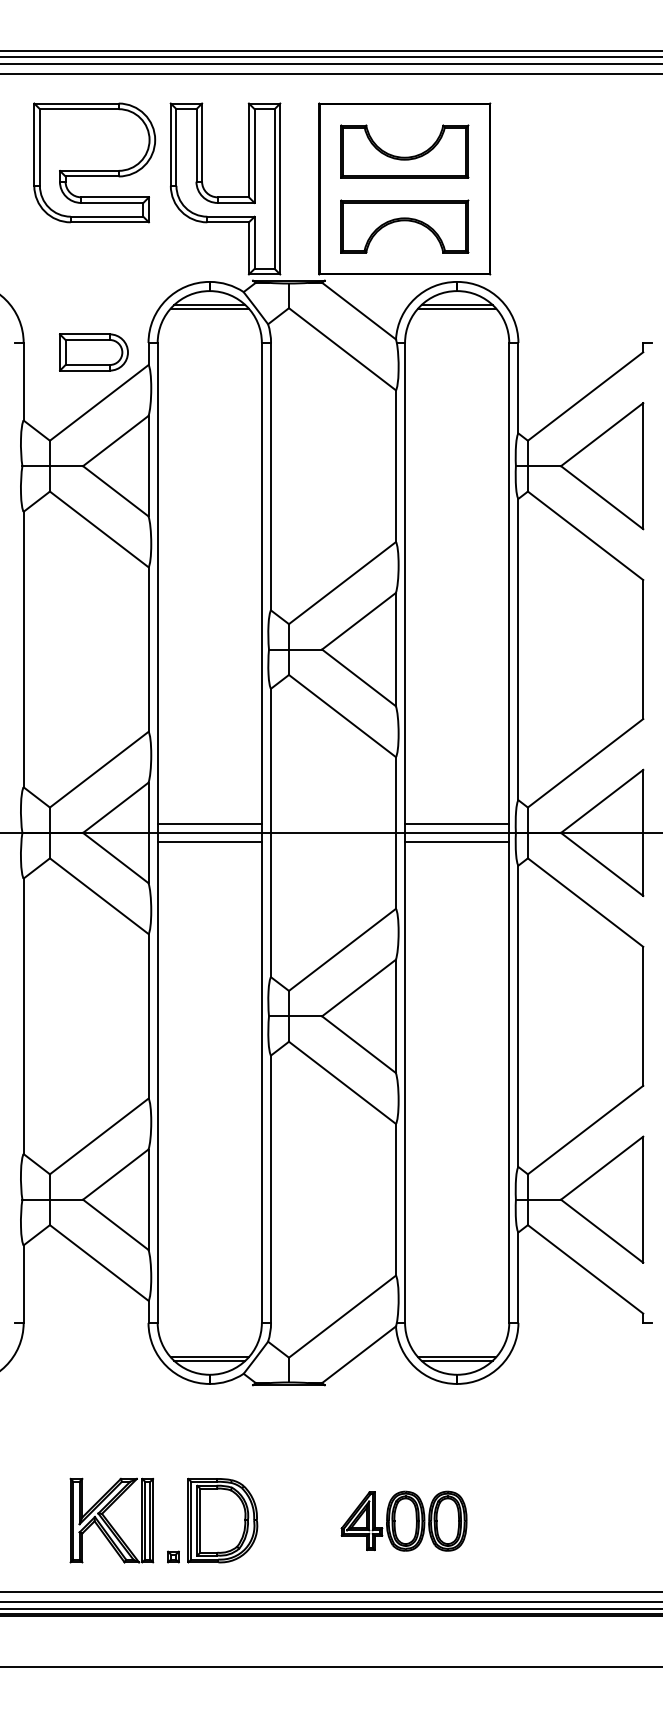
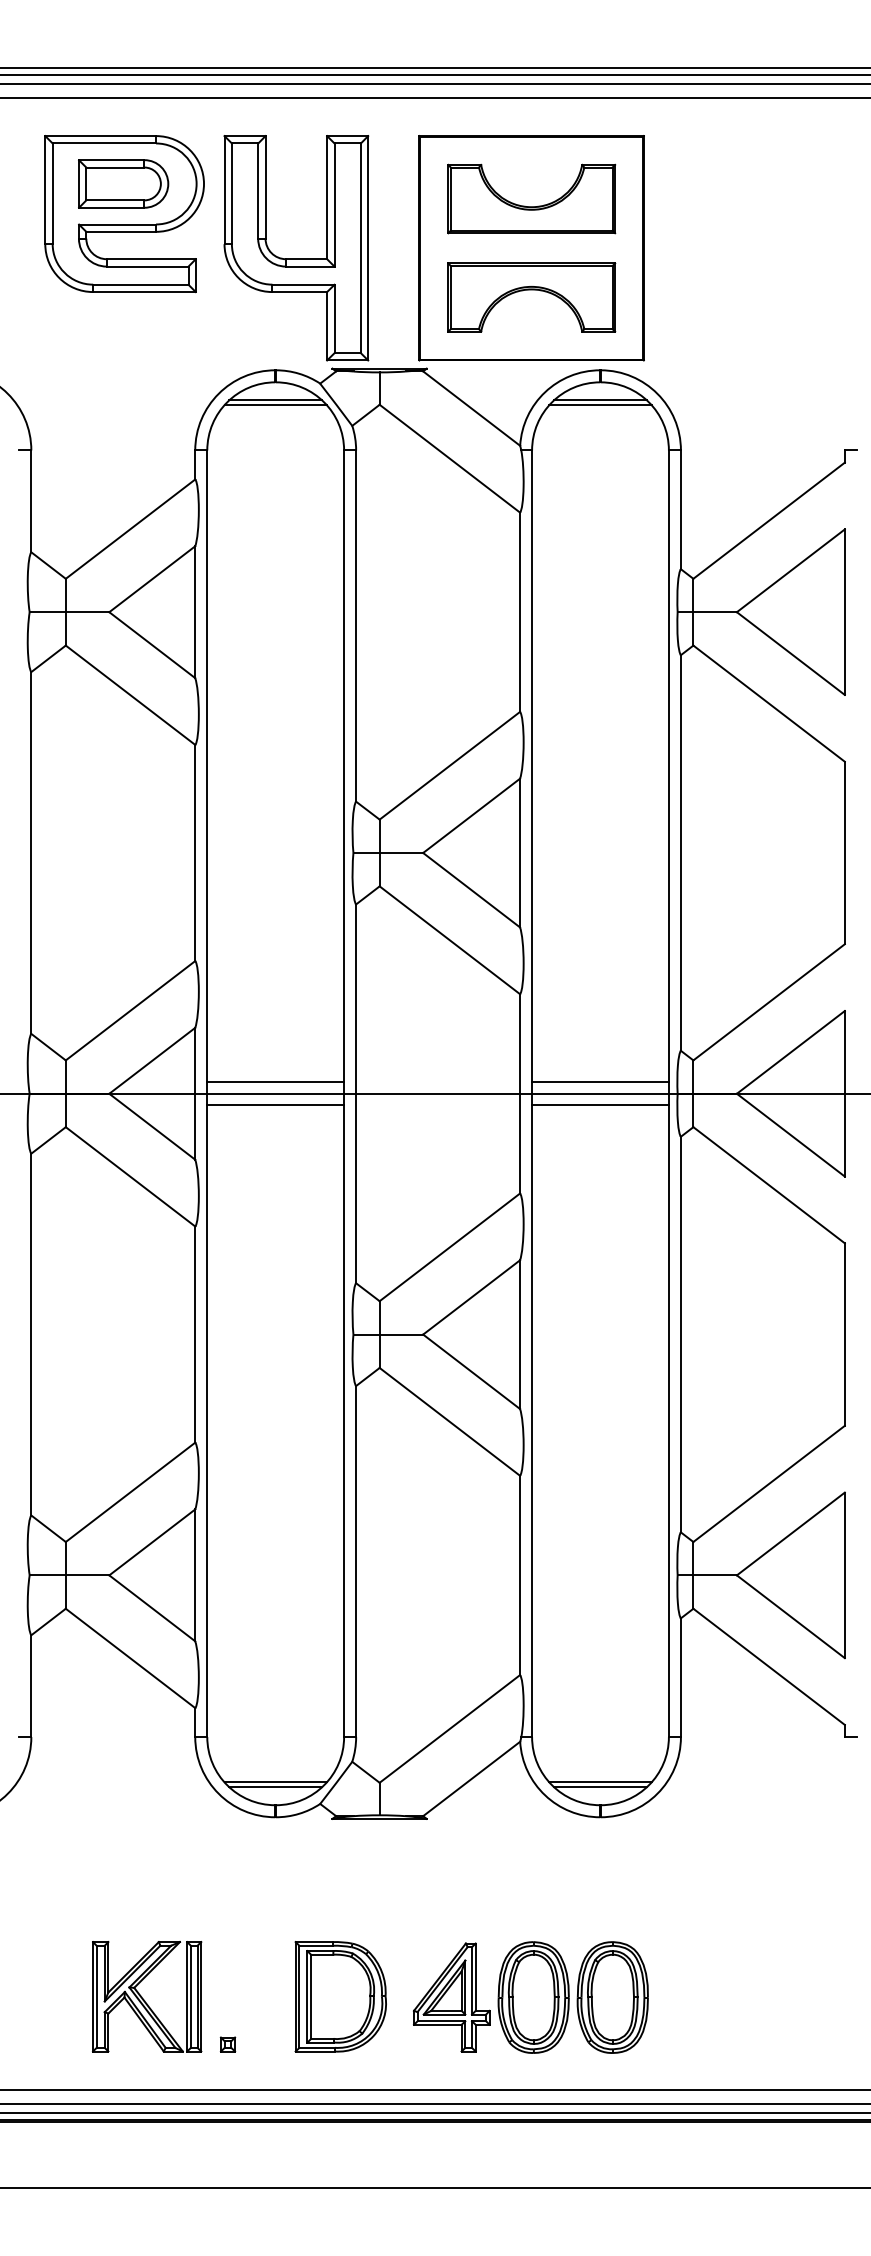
part: (93, 352) -> (123, 183), moved
part: (222, 1520) -> (340, 1996), moved
part: (403, 1521) -> (530, 1997), size x1.43

